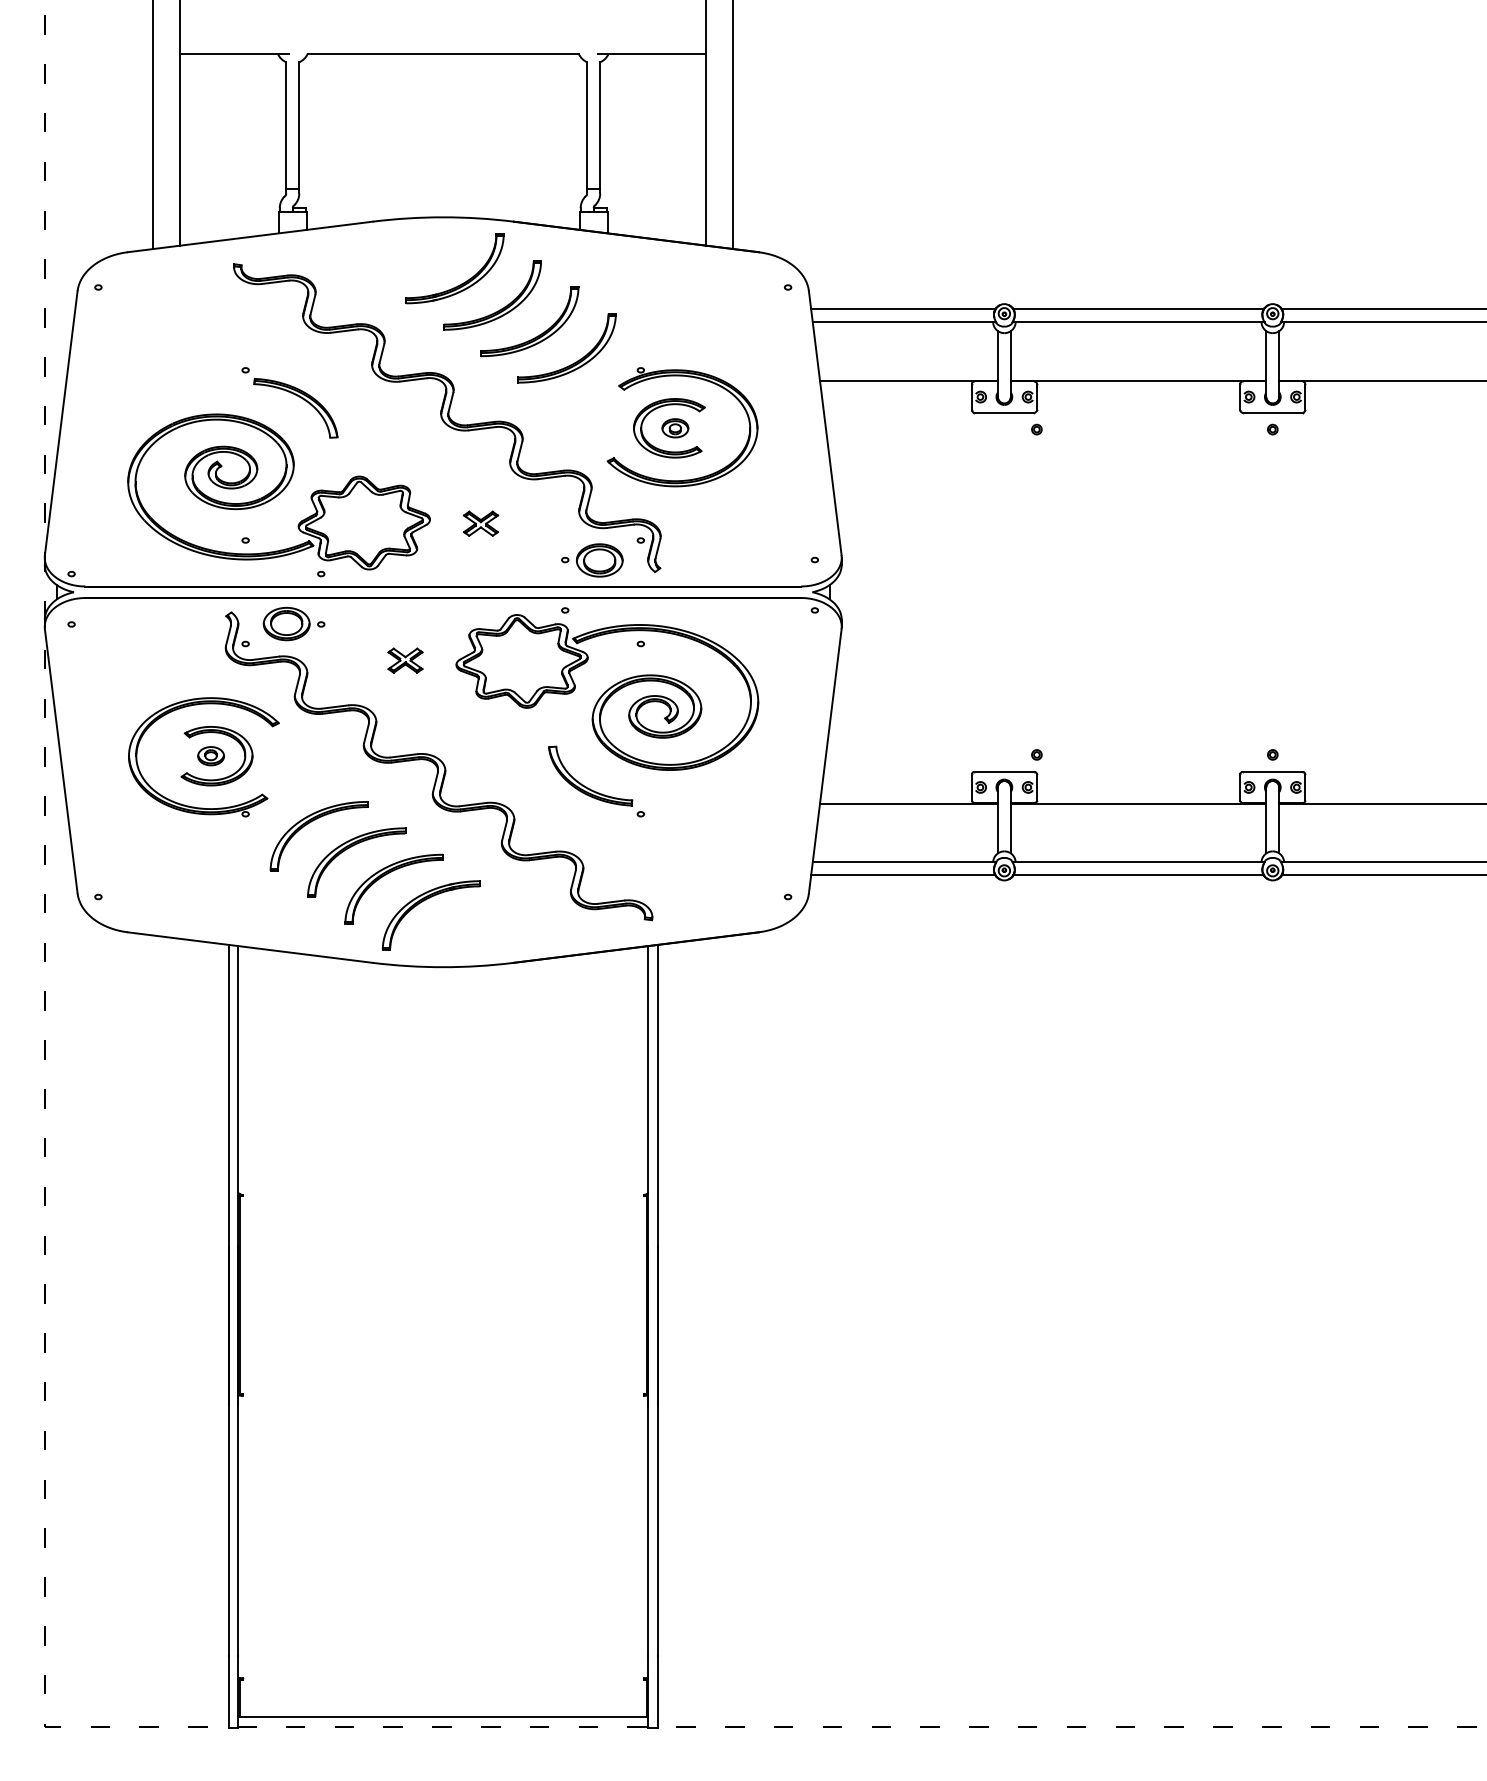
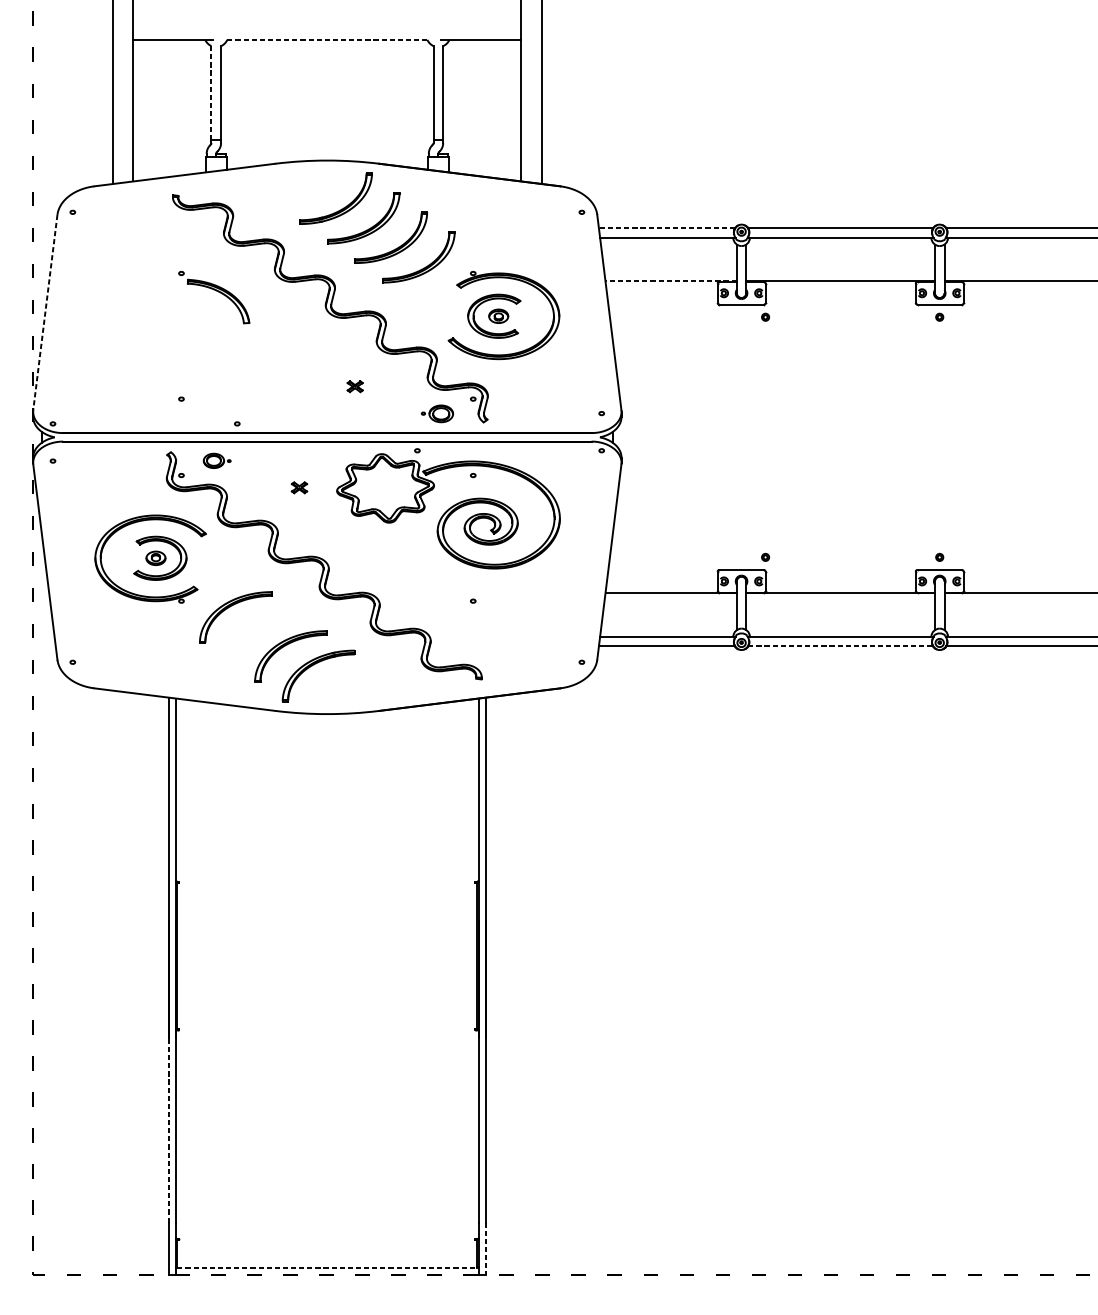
line: (443, 53) -> (327, 39), solid -> dashed
line: (286, 125) -> (211, 92), solid -> dashed
line: (902, 309) -> (666, 228), solid -> dashed
line: (908, 380) -> (670, 281), solid -> dashed
line: (61, 423) -> (45, 312), solid -> dashed
part: (278, 491) -> (205, 362), removed
part: (480, 523) -> (354, 386), size x0.6
part: (592, 560) -> (437, 413), size x0.7
part: (293, 624) -> (216, 461), size x0.6
part: (405, 660) -> (299, 487), size x0.6
part: (583, 784) -> (430, 579), removed
part: (346, 850) -> (255, 627), removed
line: (1139, 875) -> (841, 646), solid -> dashed
line: (228, 1530) -> (168, 1129), solid -> dashed
line: (657, 1691) -> (485, 1248), solid -> dashed
line: (443, 1717) -> (327, 1267), solid -> dashed

